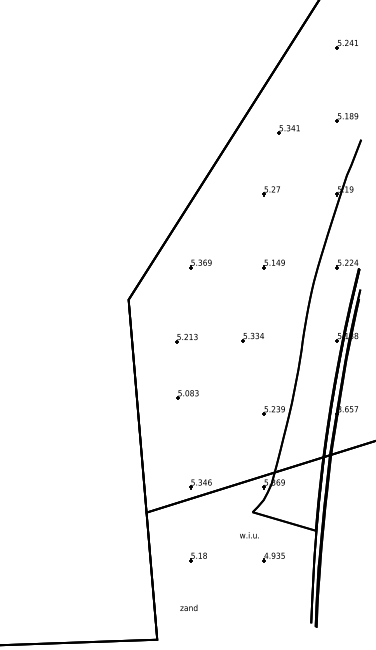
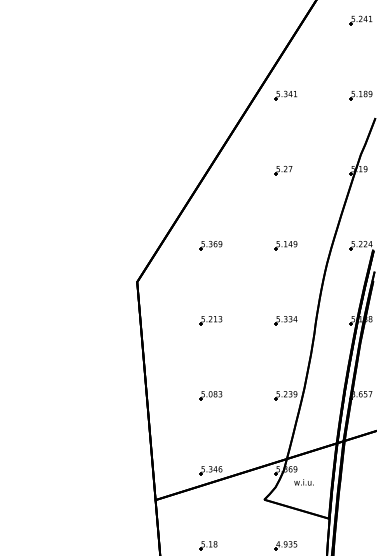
part: (288, 129) -> (285, 95), moved
part: (252, 337) -> (285, 320), moved
part: (186, 338) -> (210, 320), moved
part: (187, 394) -> (210, 395), moved
text: (249, 535) -> (304, 482), moved

